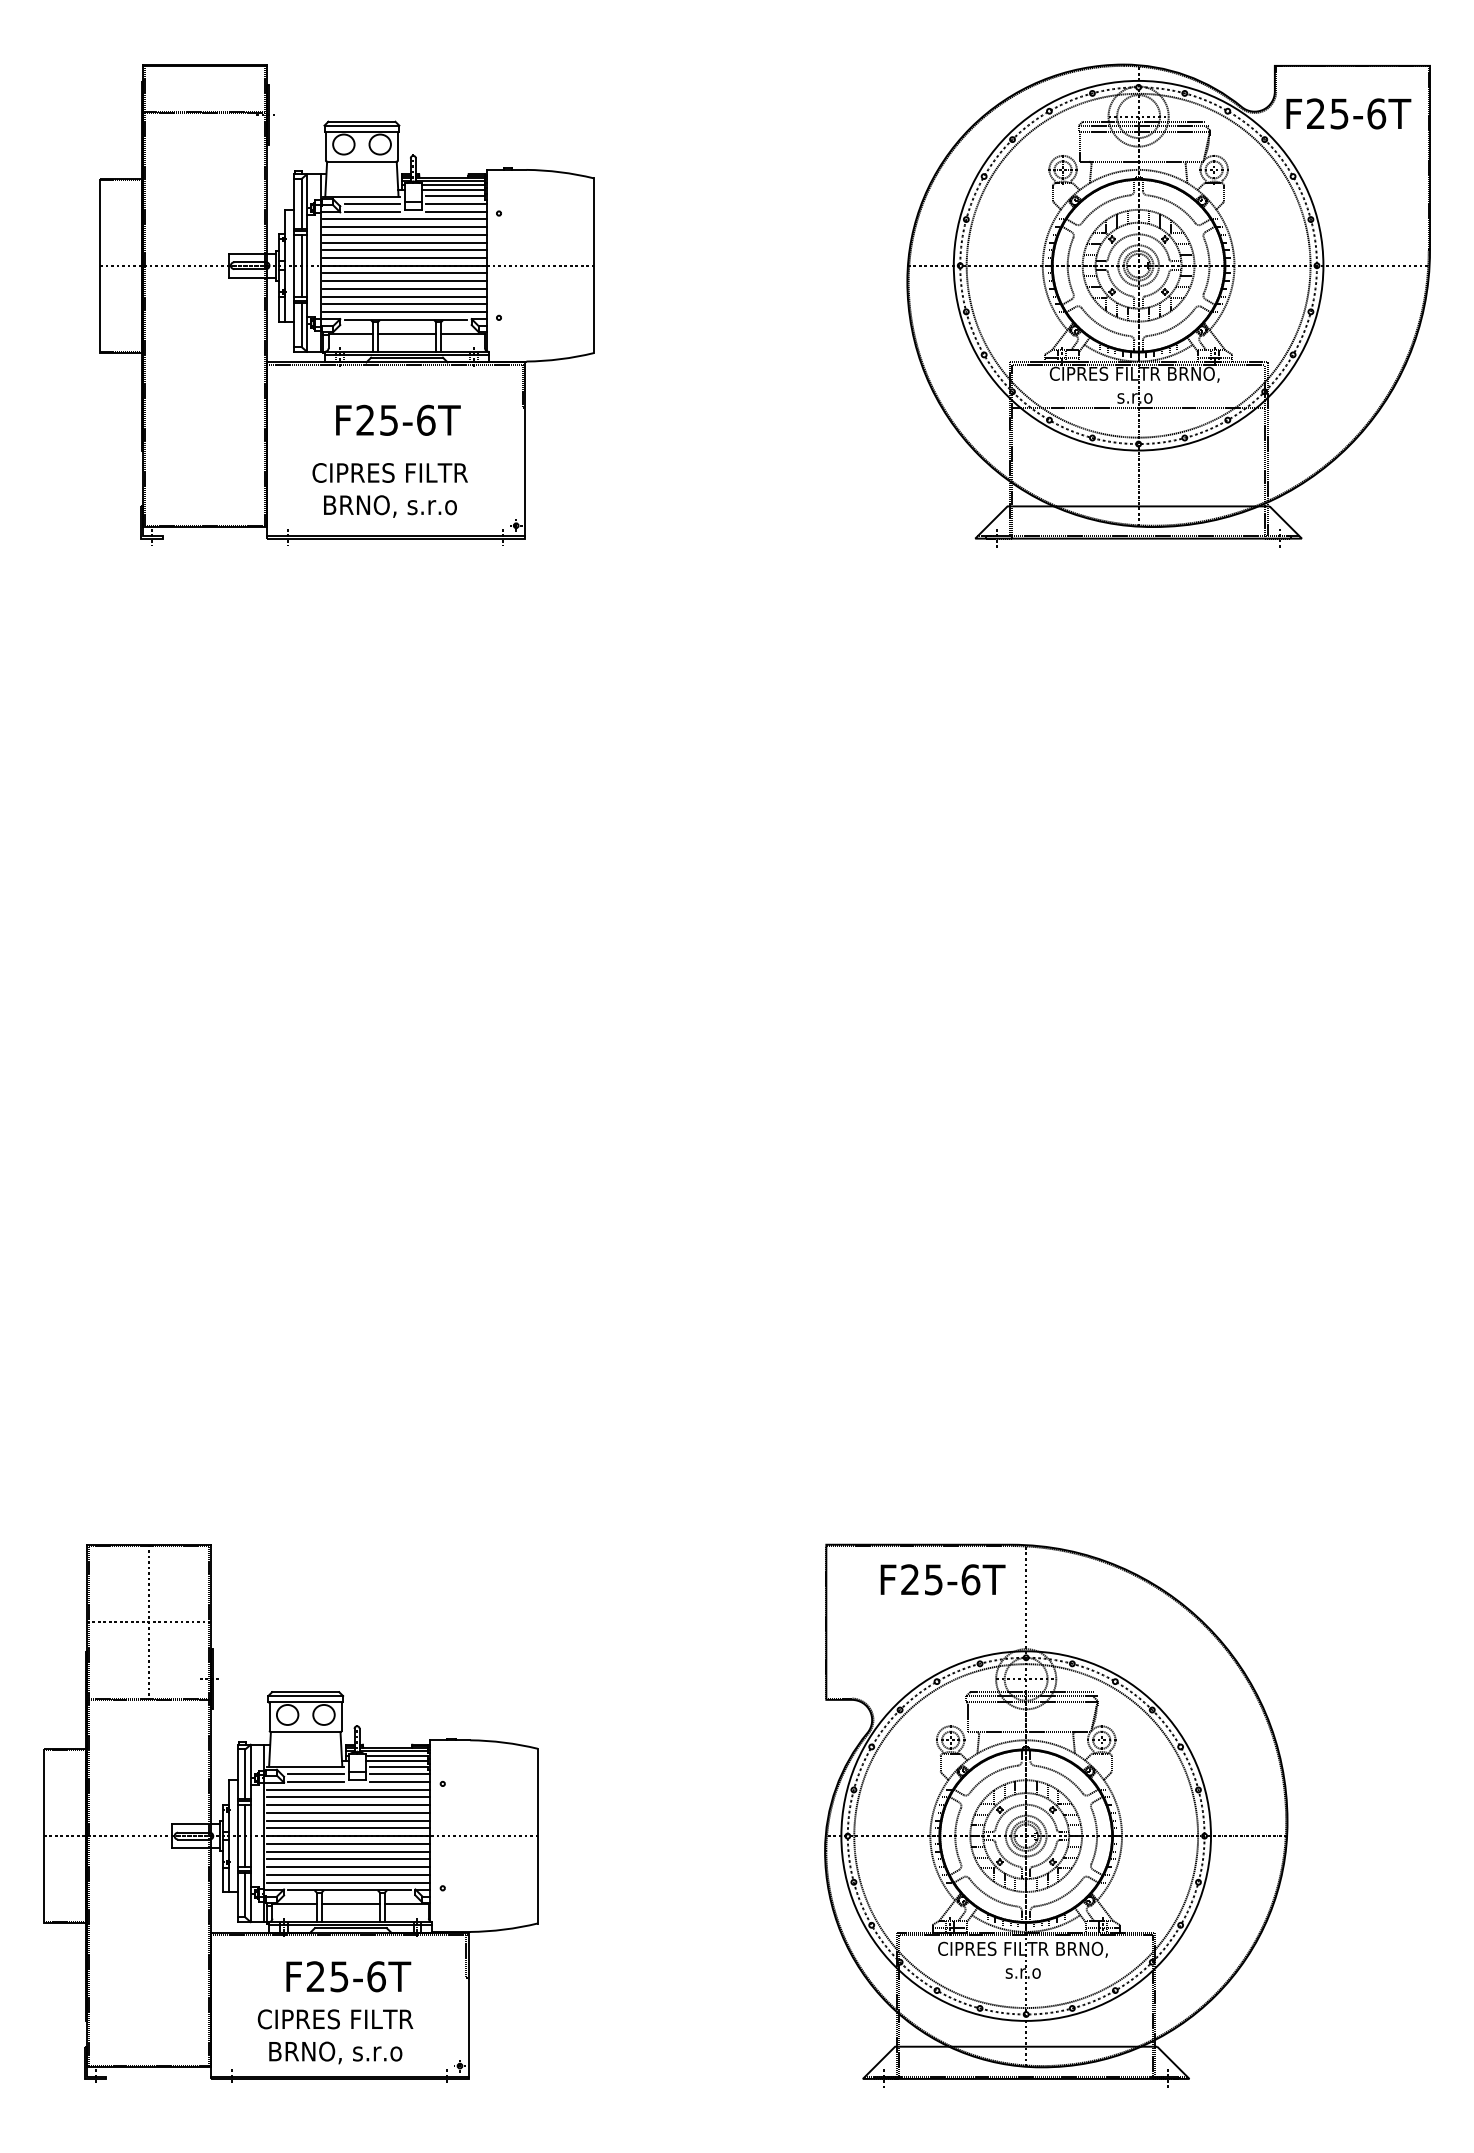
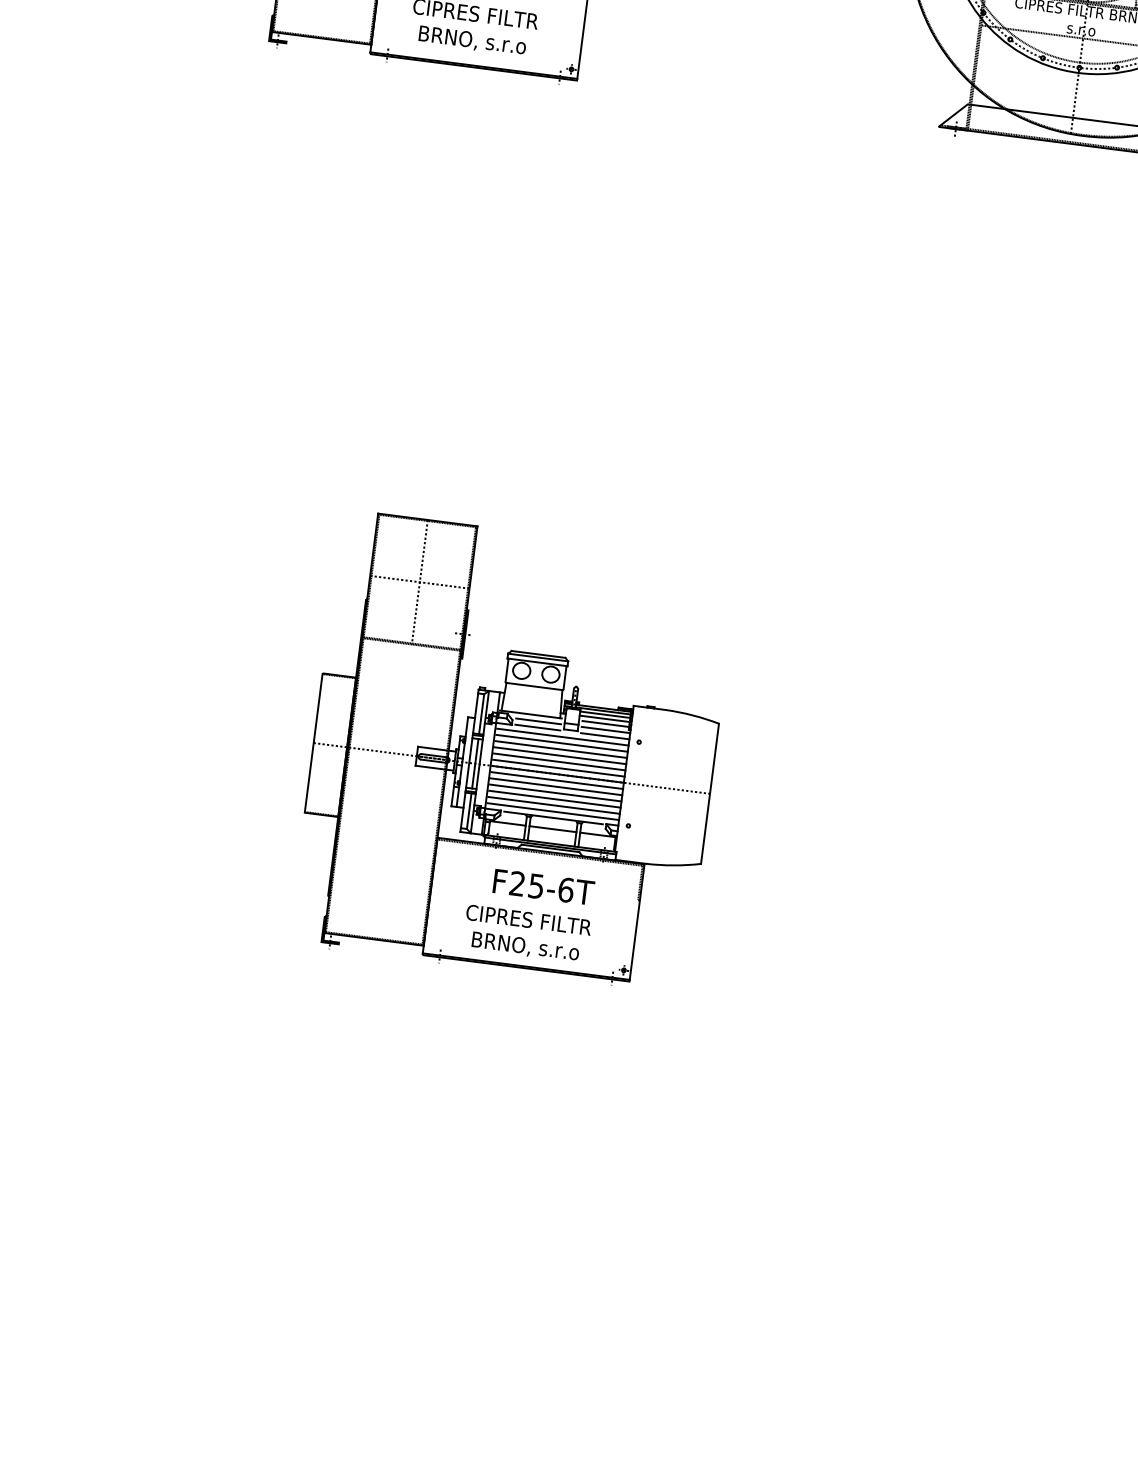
part: (290, 1813) -> (513, 750), moved
part: (1056, 1815) -> (872, 1160), removed

